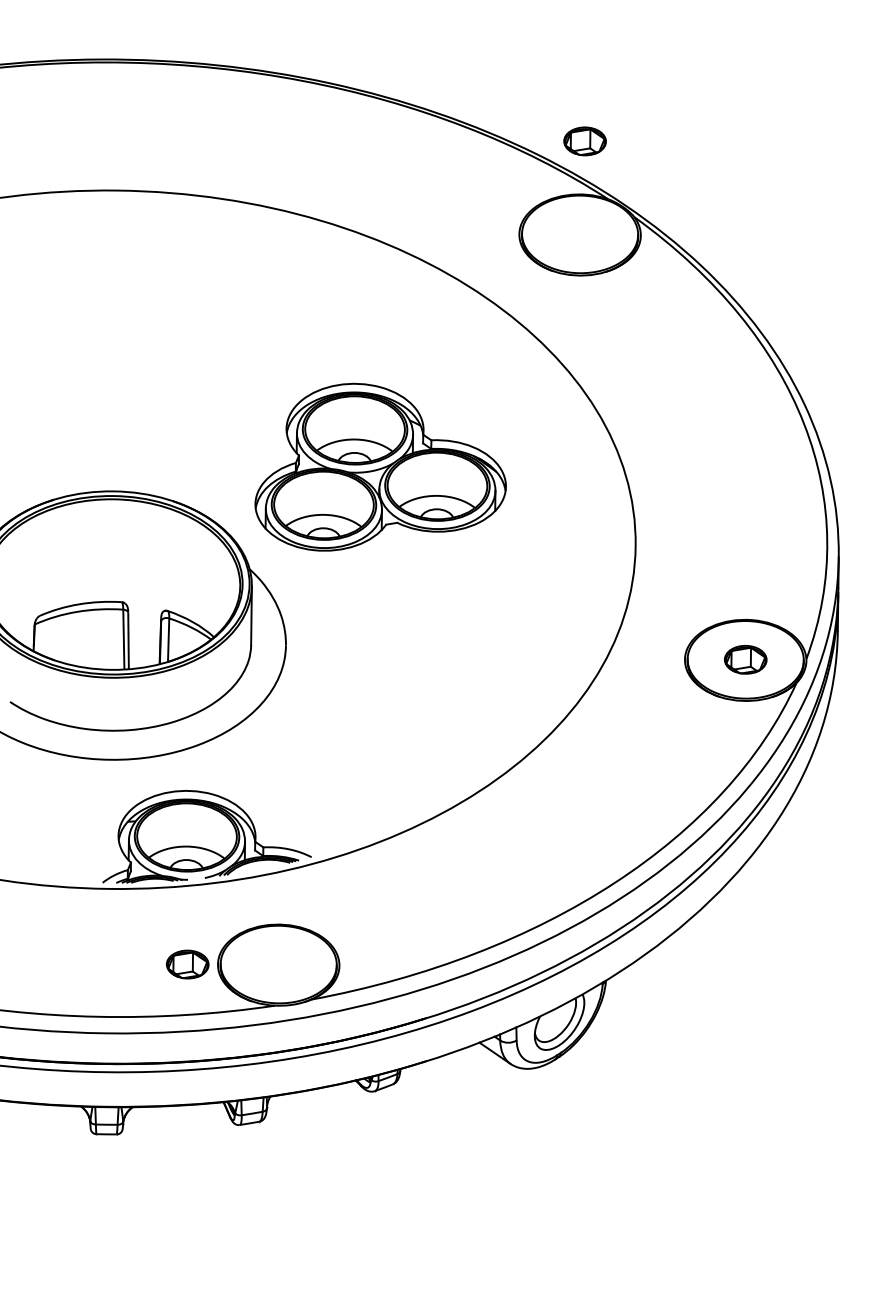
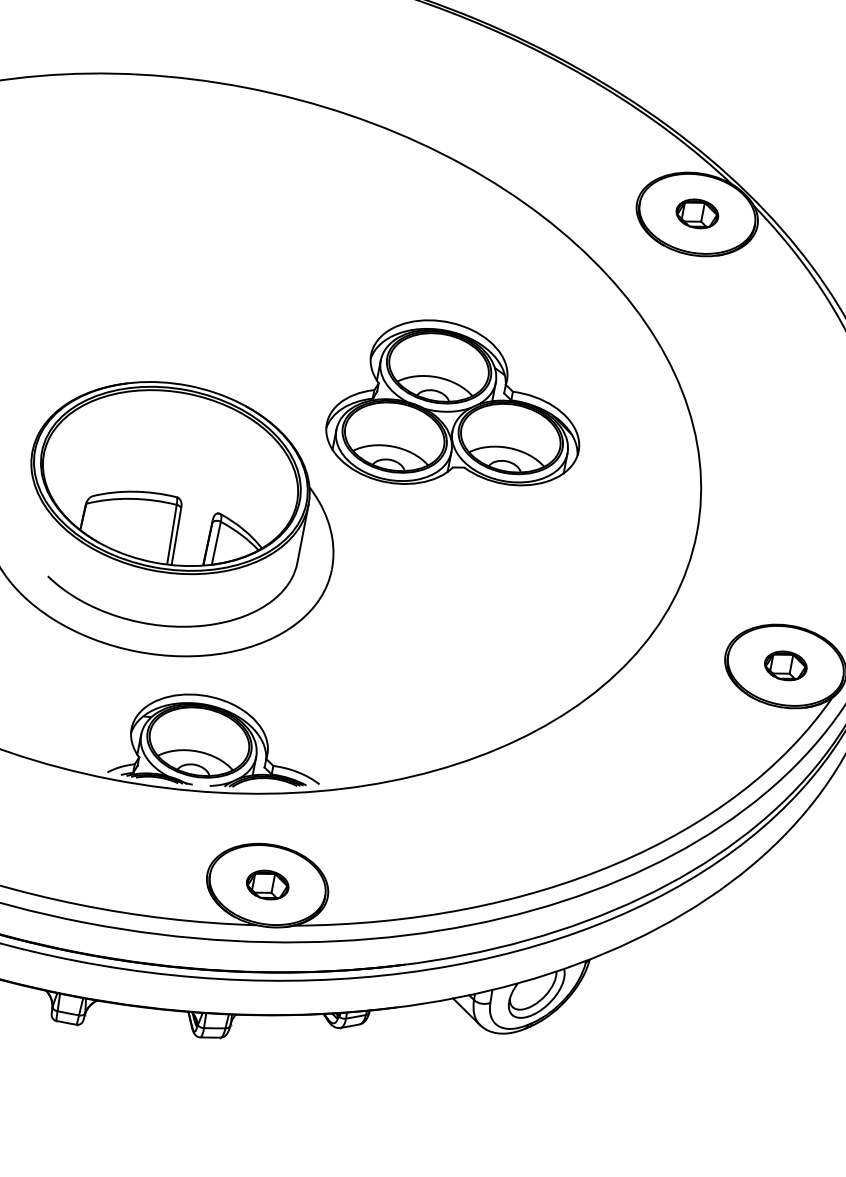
part: (584, 141) -> (696, 213), moved
part: (187, 964) -> (267, 884), moved

